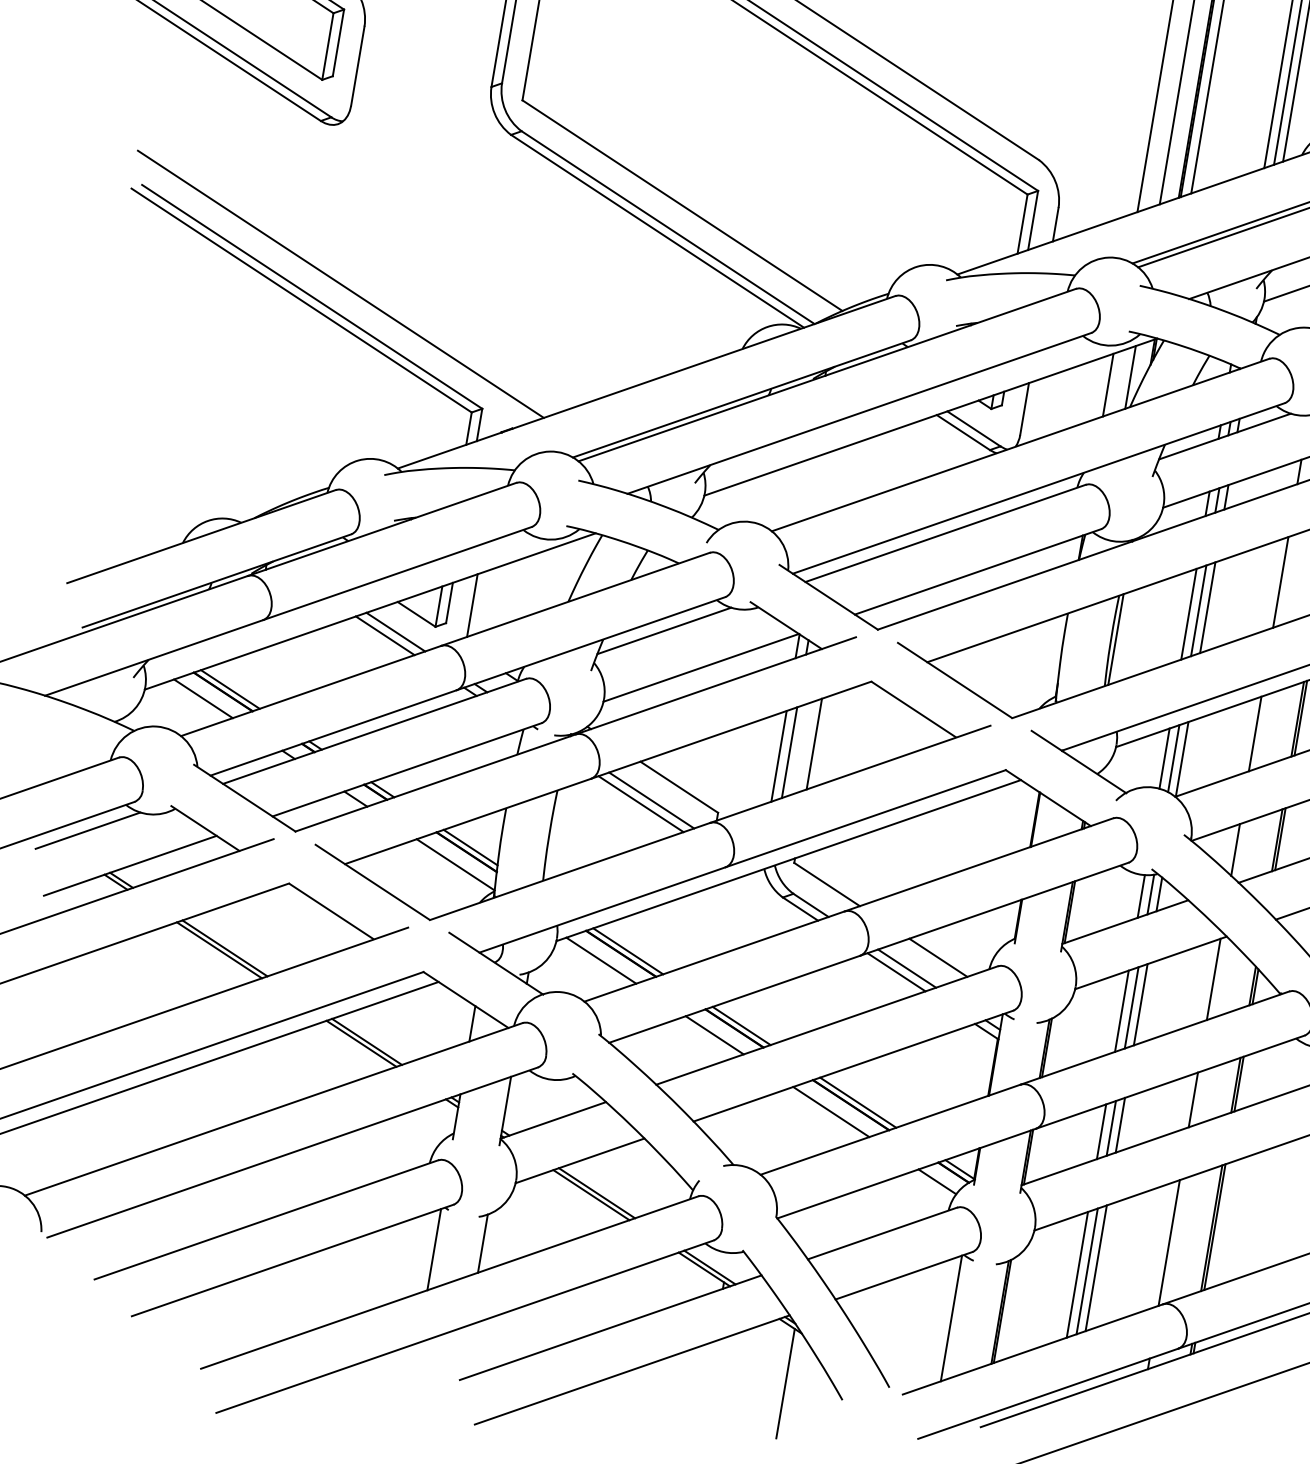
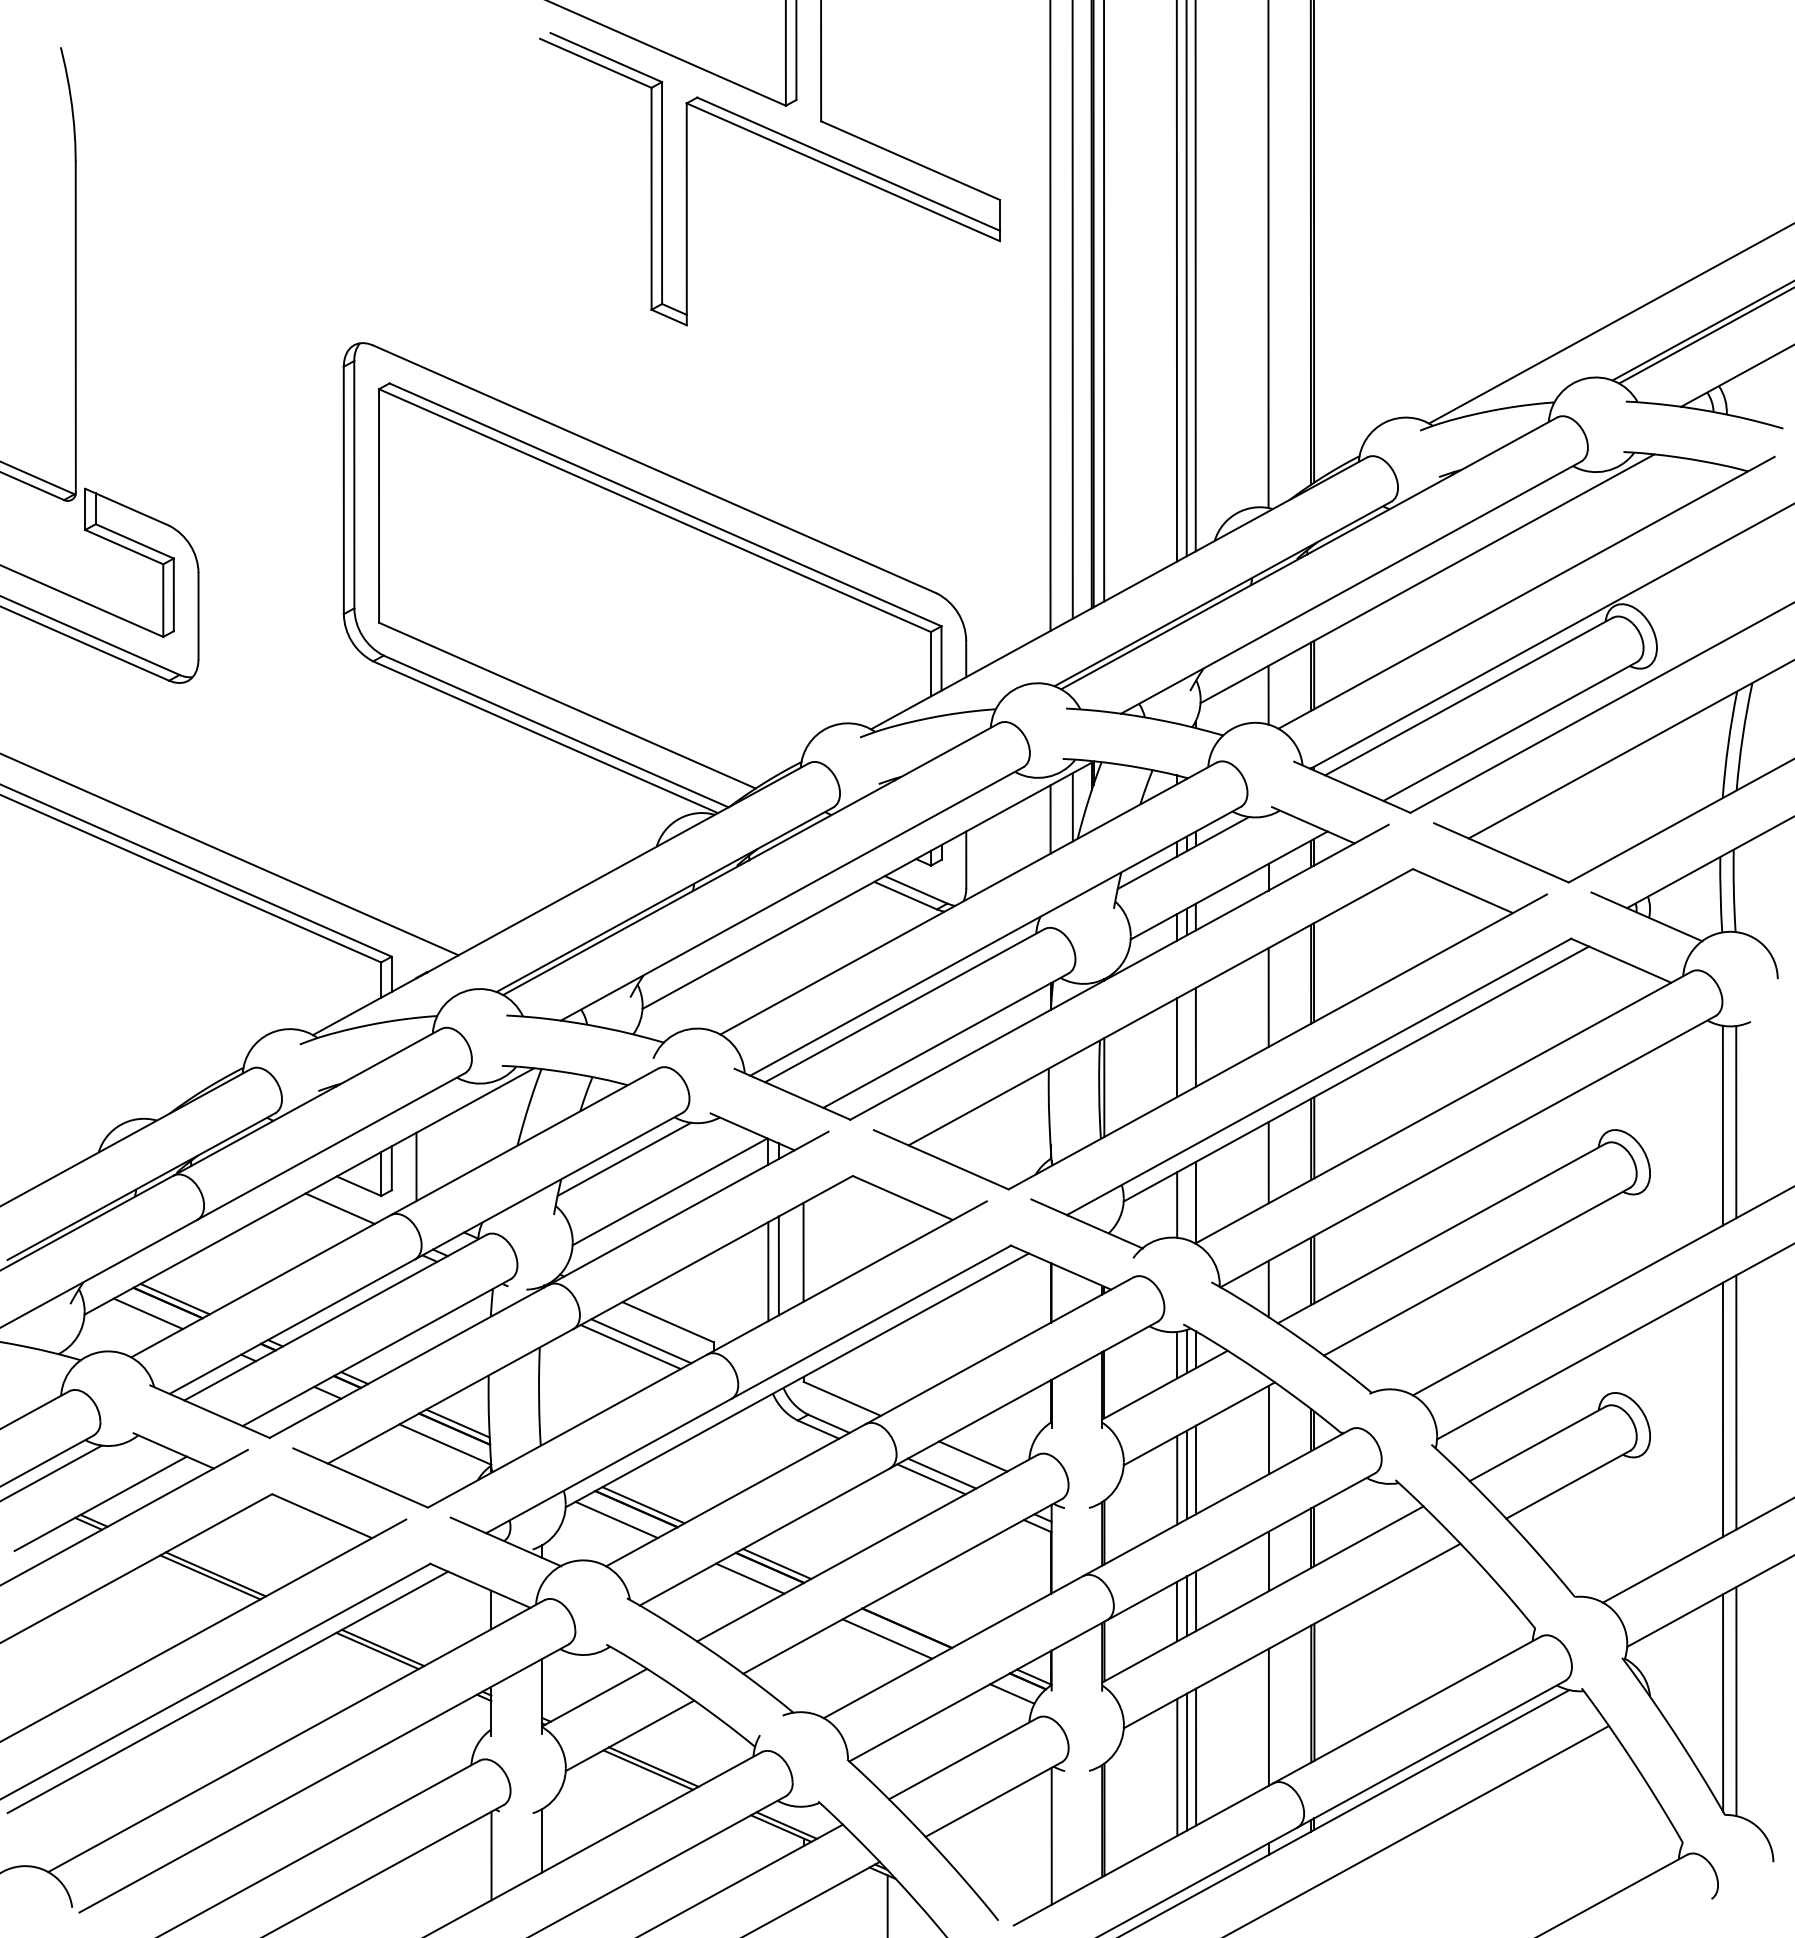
line: (1198, 610) -> (1186, 1041), removed
line: (385, 635) -> (329, 1214), removed
line: (1173, 757) -> (1186, 1202), removed
line: (858, 1102) -> (914, 1624), removed

